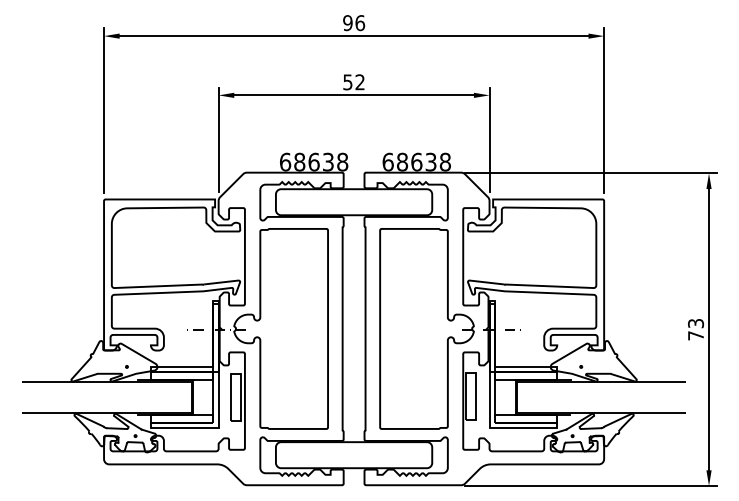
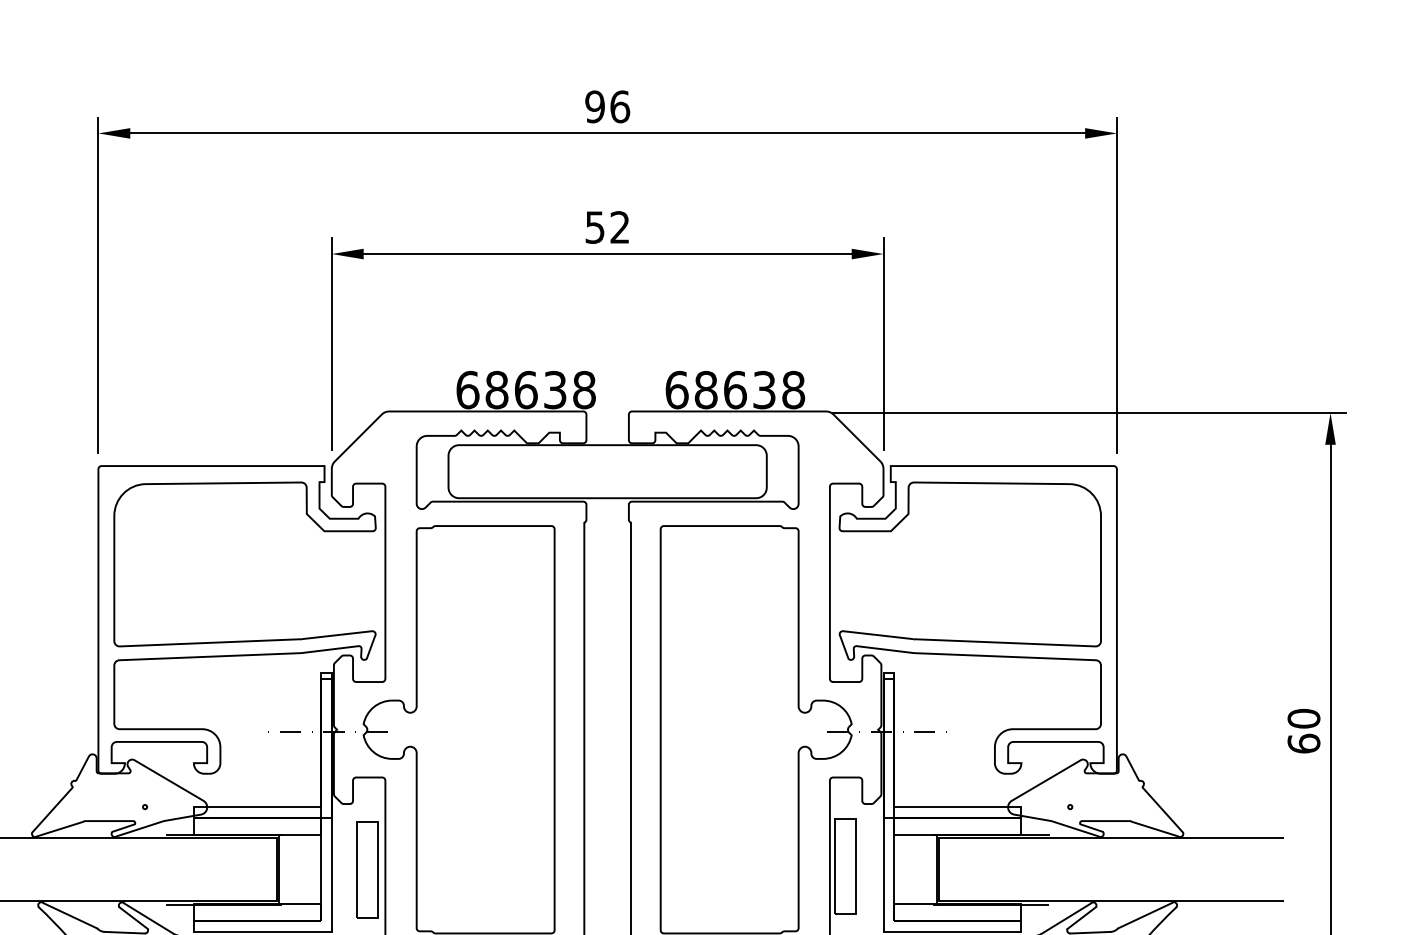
text: (696, 329) -> (1305, 730), 73 -> 60

